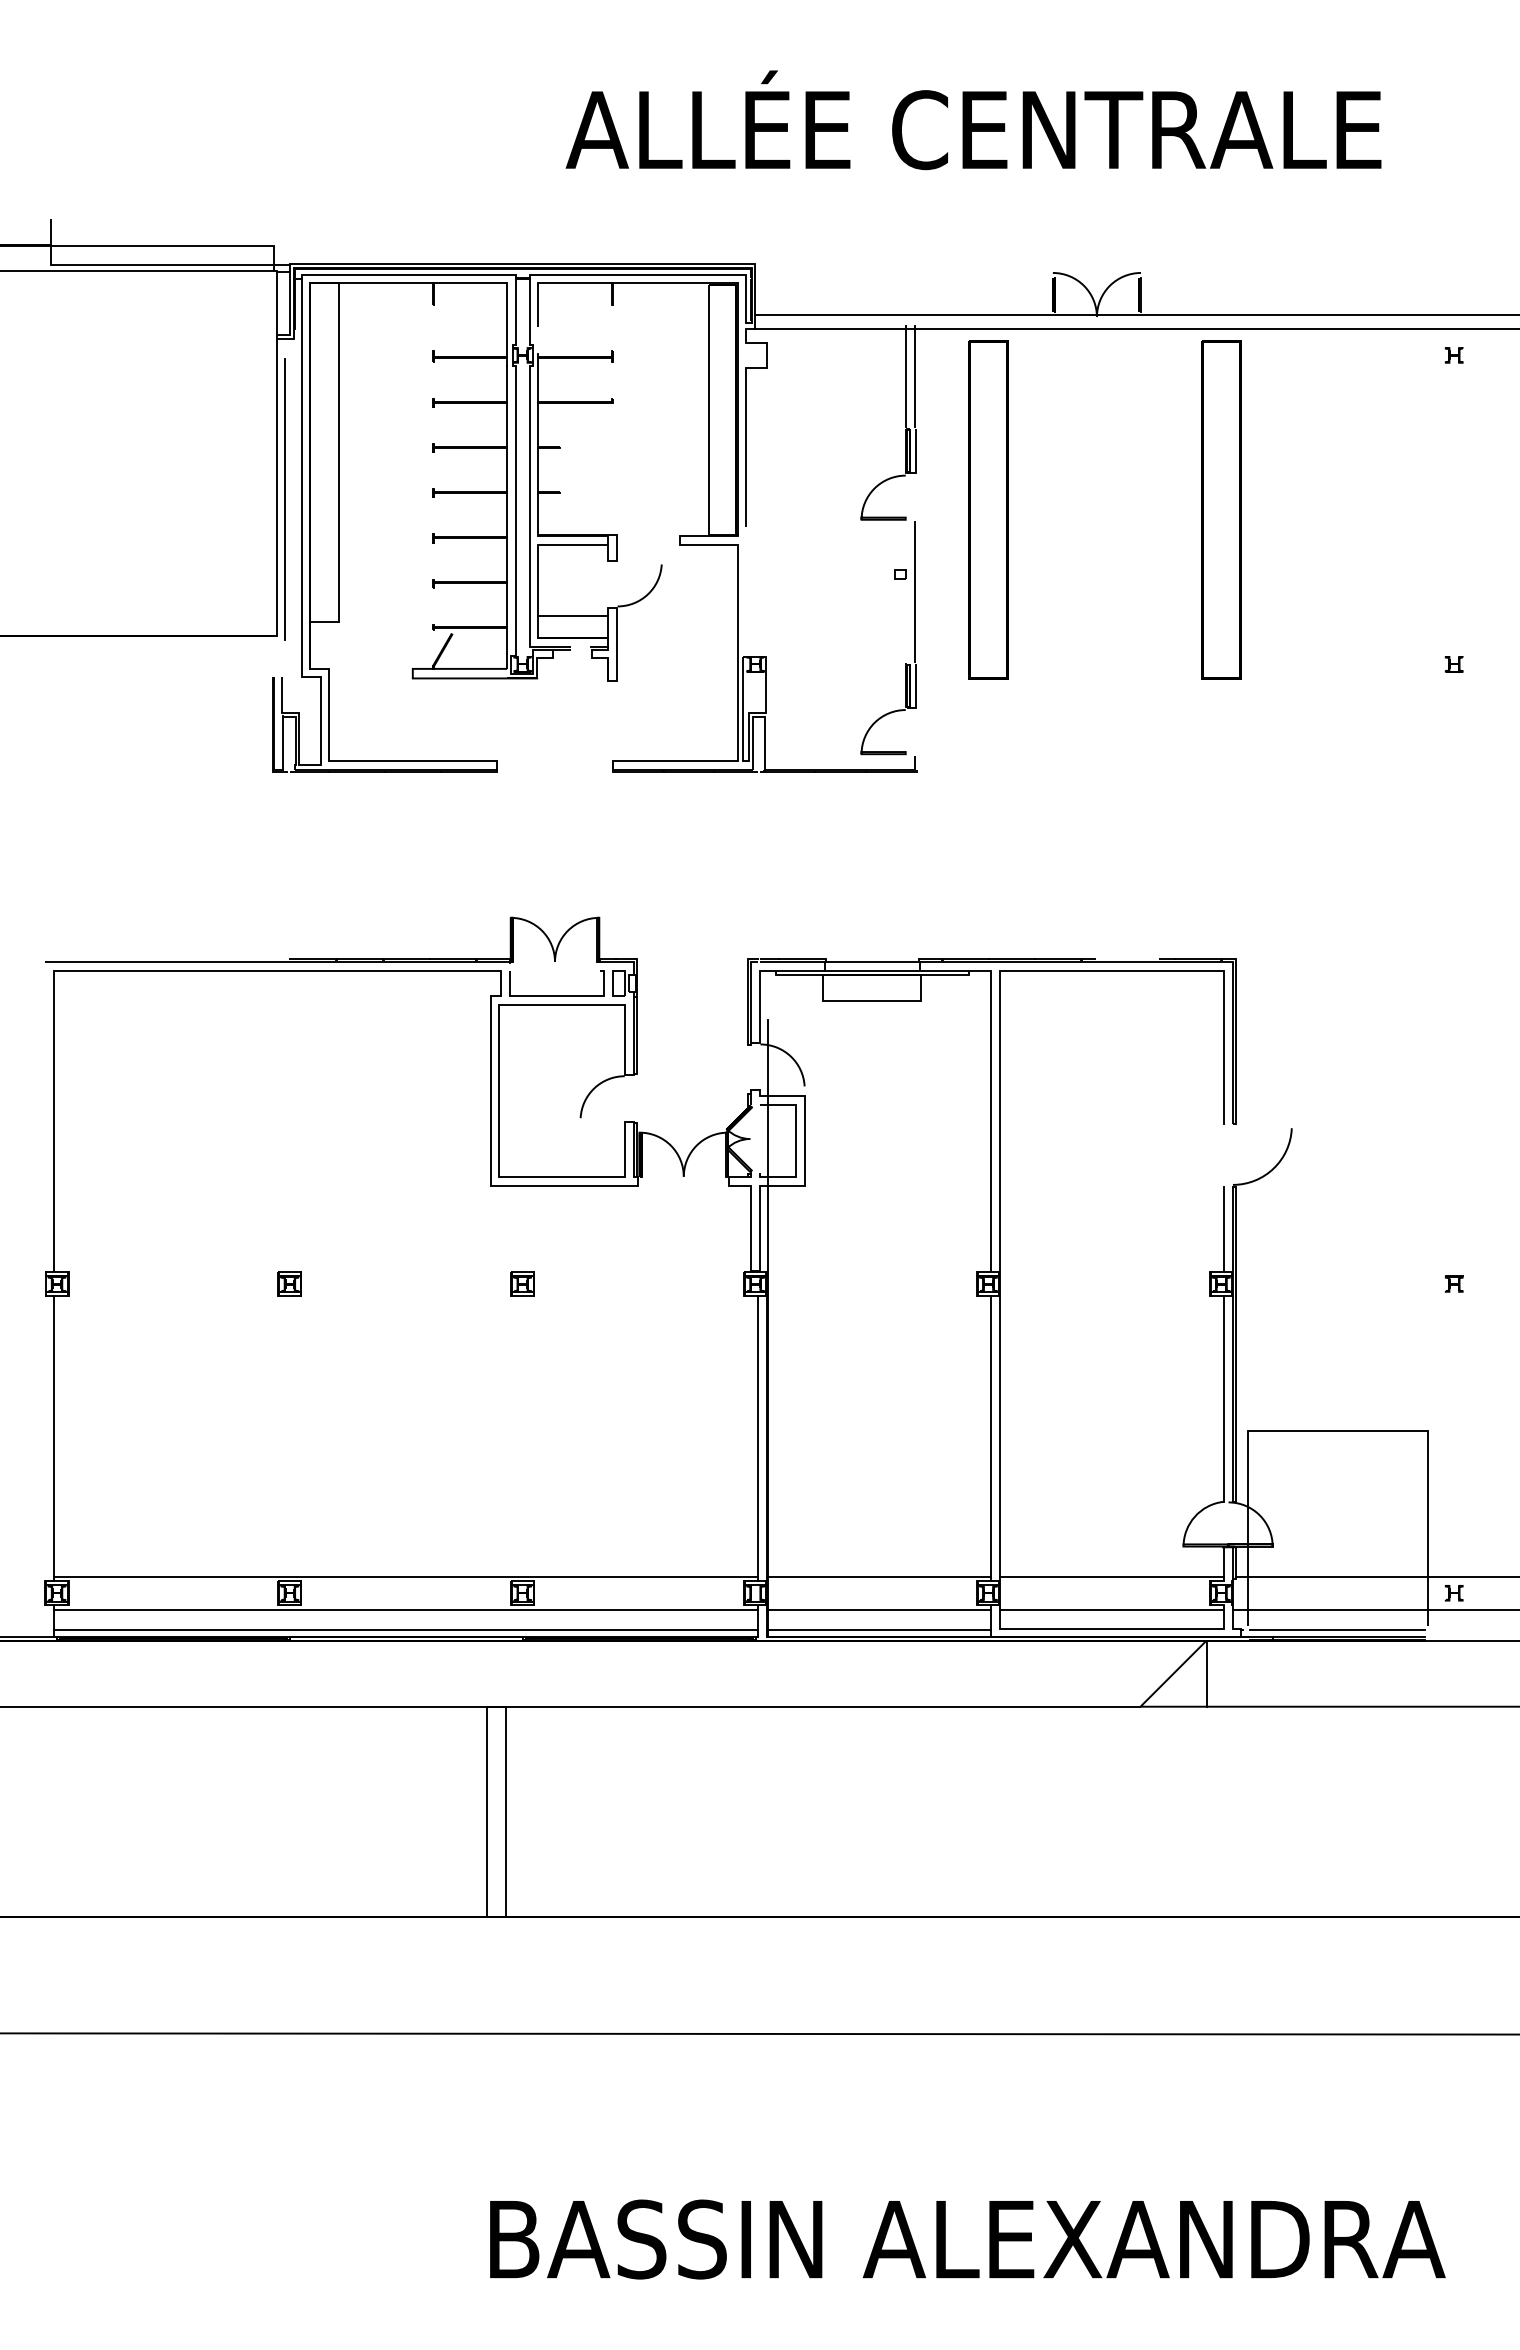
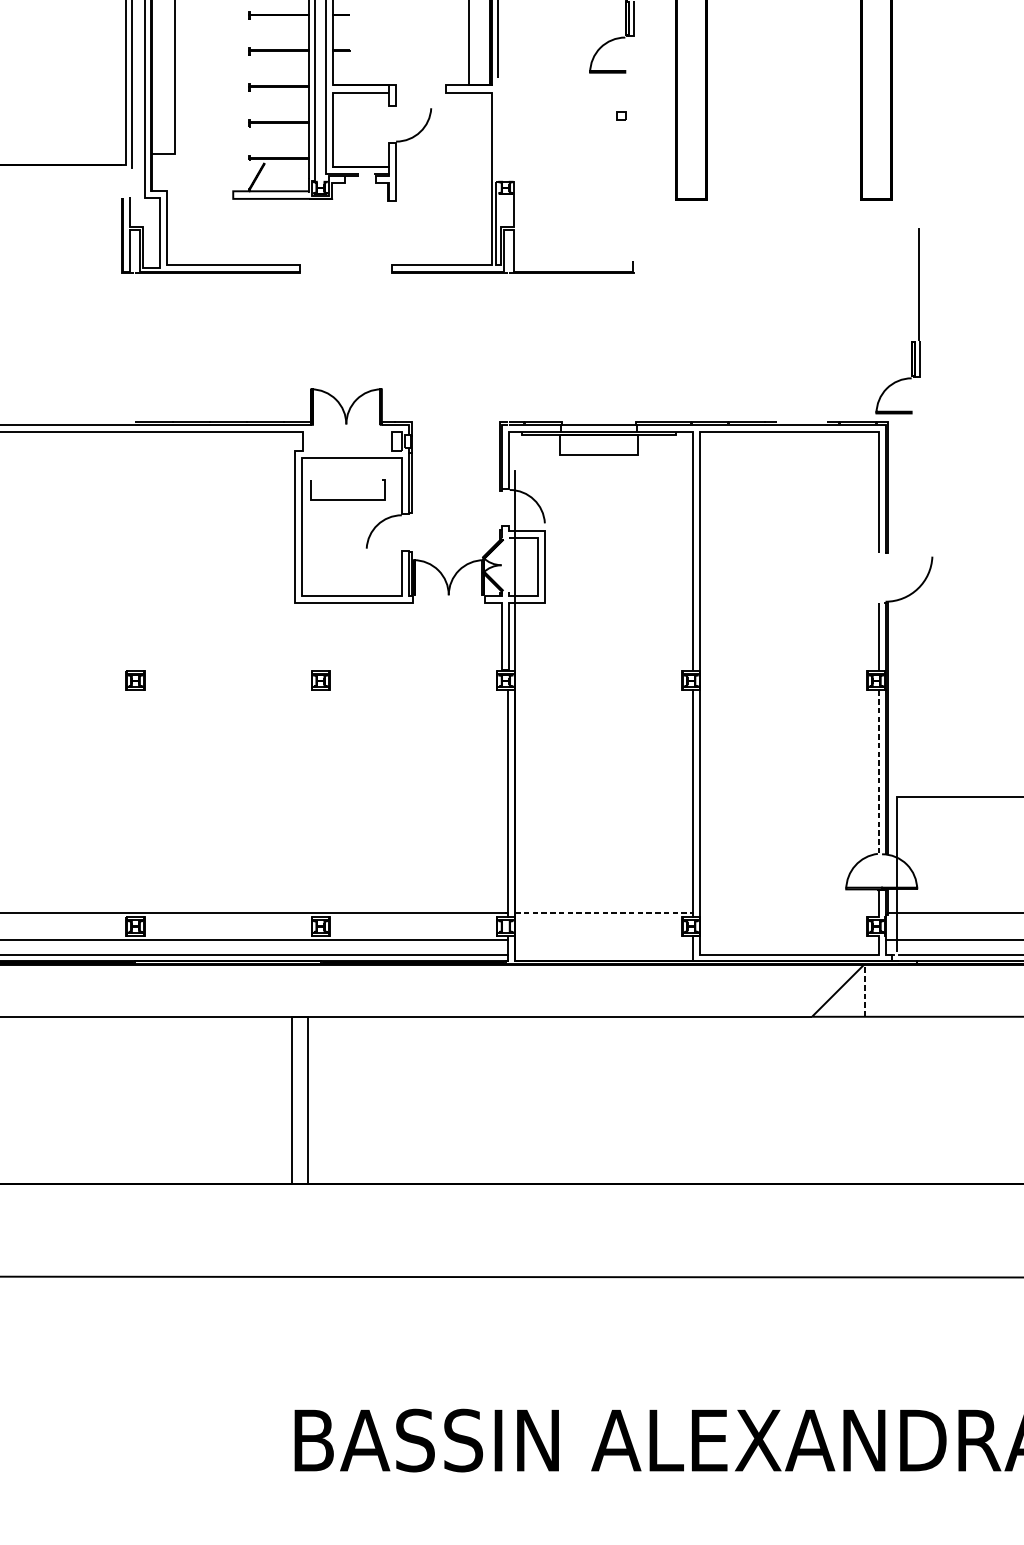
line: (573, 616) -> (361, 149), removed
part: (914, 638) -> (918, 321), moved
curve: (556, 995) -> (347, 499), moved
line: (1224, 1398) -> (878, 771), solid -> dashed
line: (878, 1576) -> (603, 913), solid -> dashed
line: (1112, 1576) -> (789, 913), removed
line: (879, 1609) -> (604, 939), removed
line: (1112, 1609) -> (789, 939), removed
line: (879, 1629) -> (604, 955), removed
line: (1206, 1673) -> (864, 990), solid -> dashed

